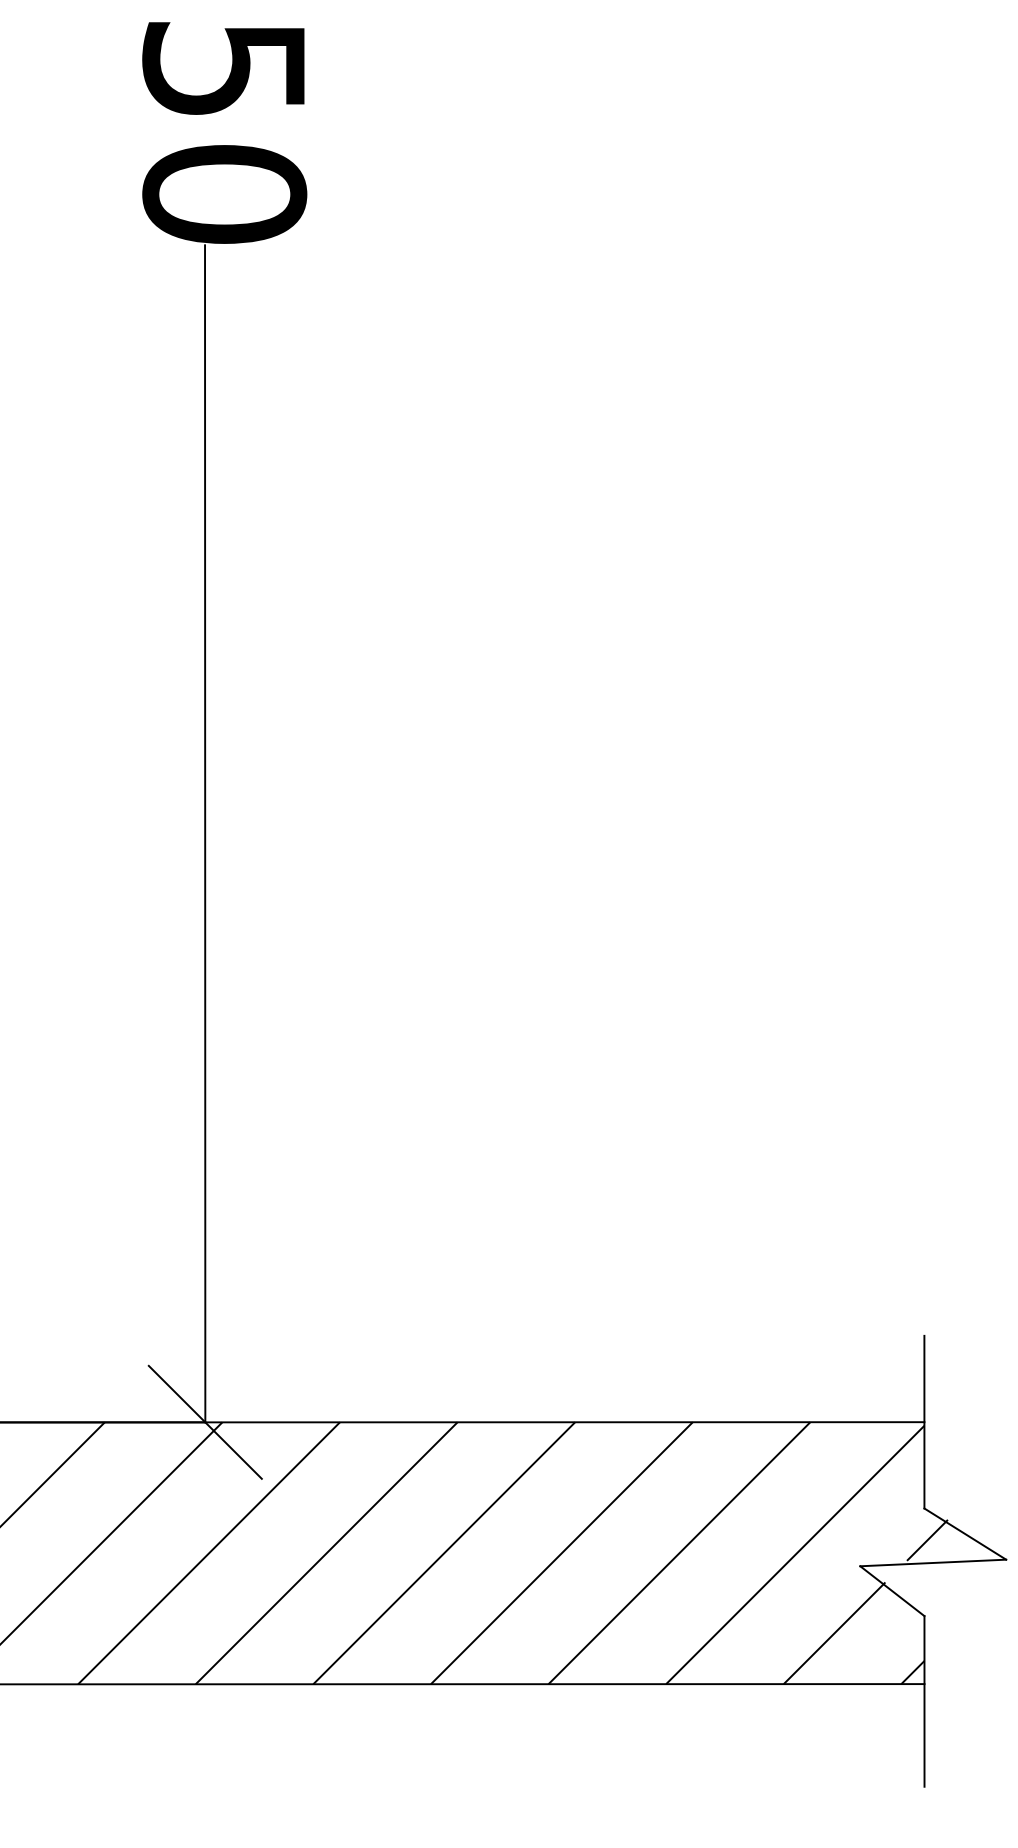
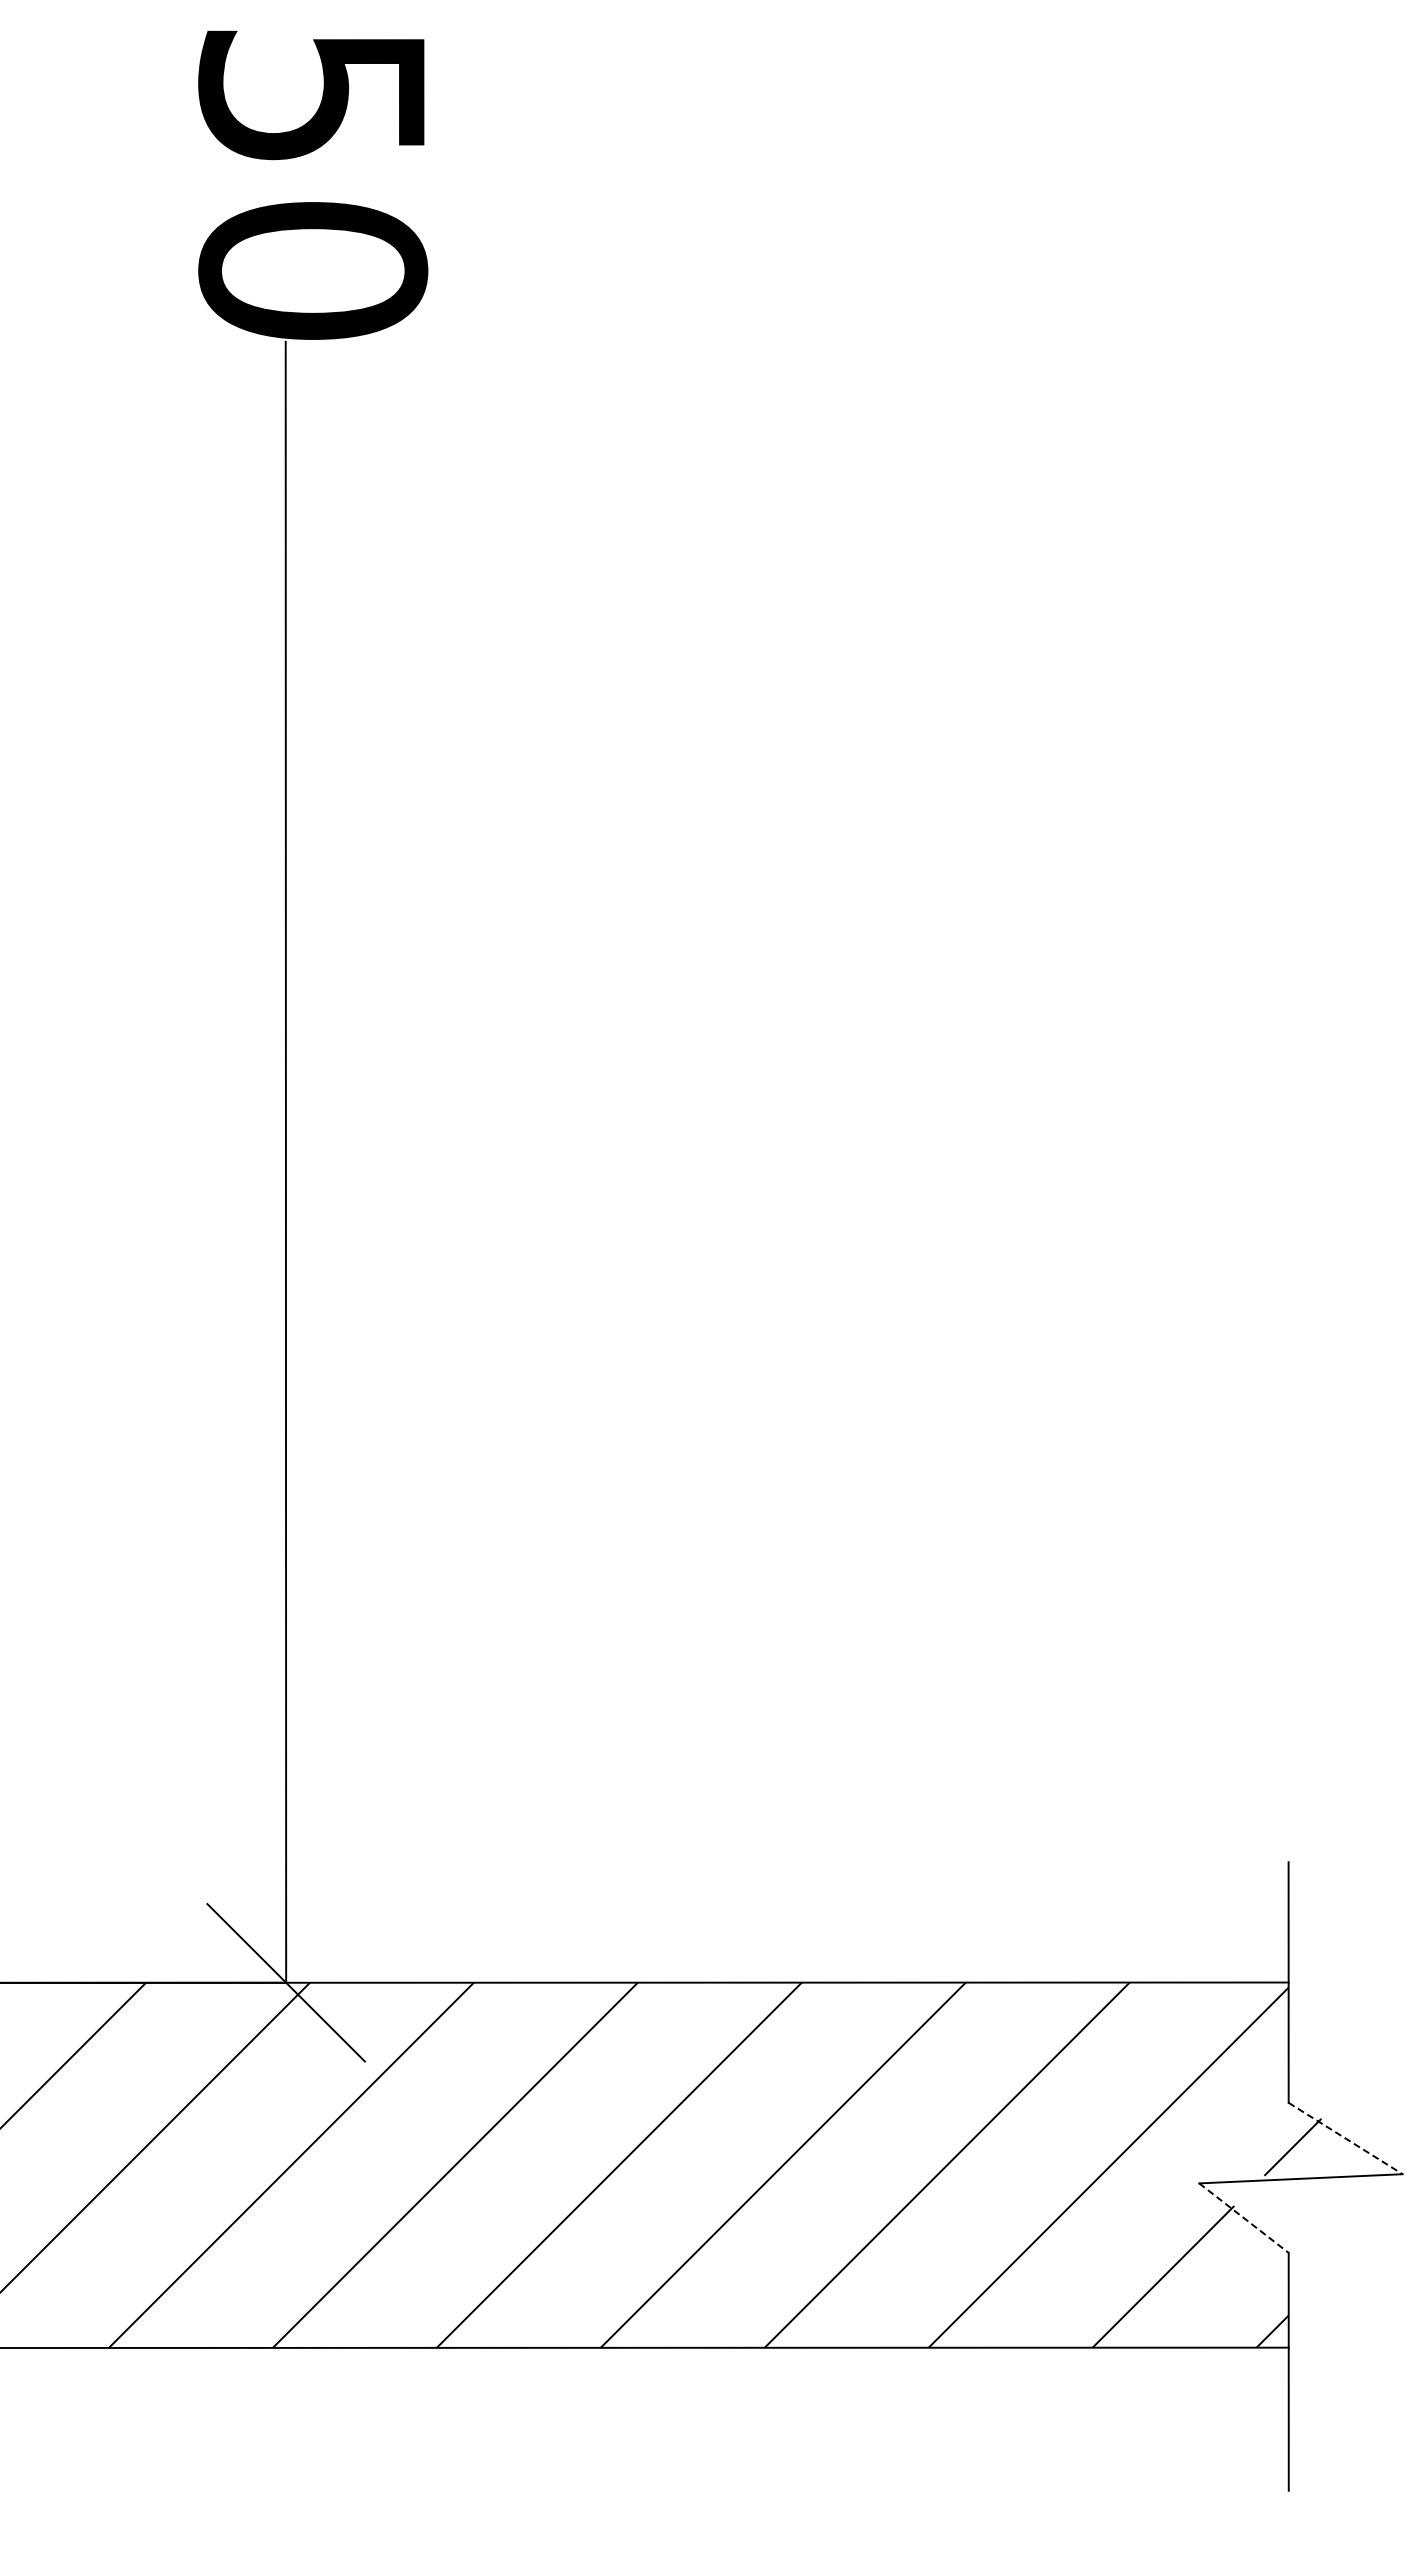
line: (965, 1534) -> (1346, 2138), solid -> dashed
line: (892, 1591) -> (1243, 2218), solid -> dashed

